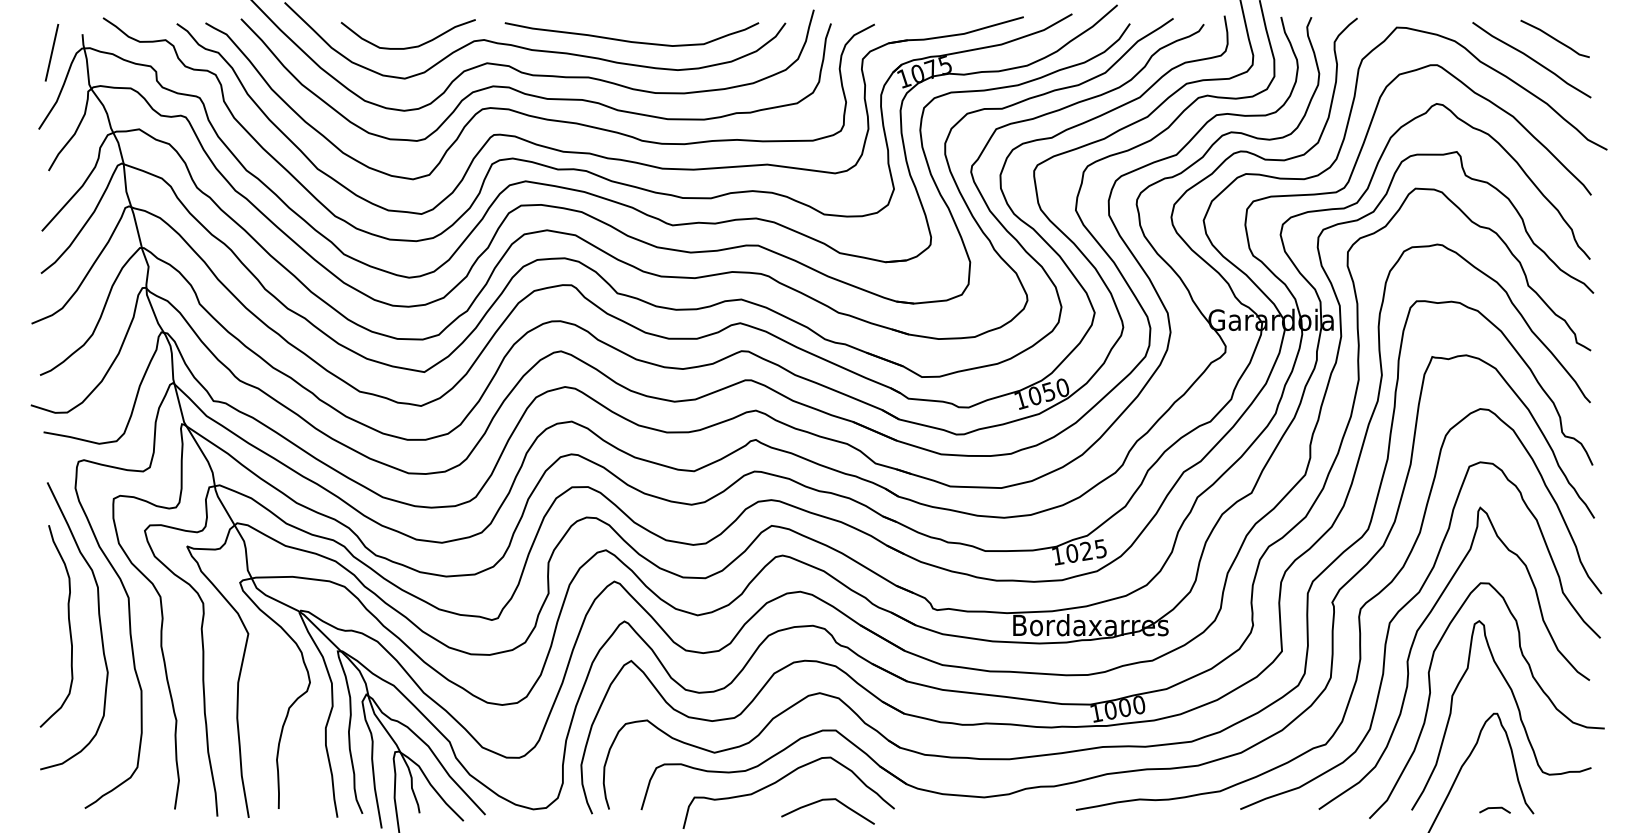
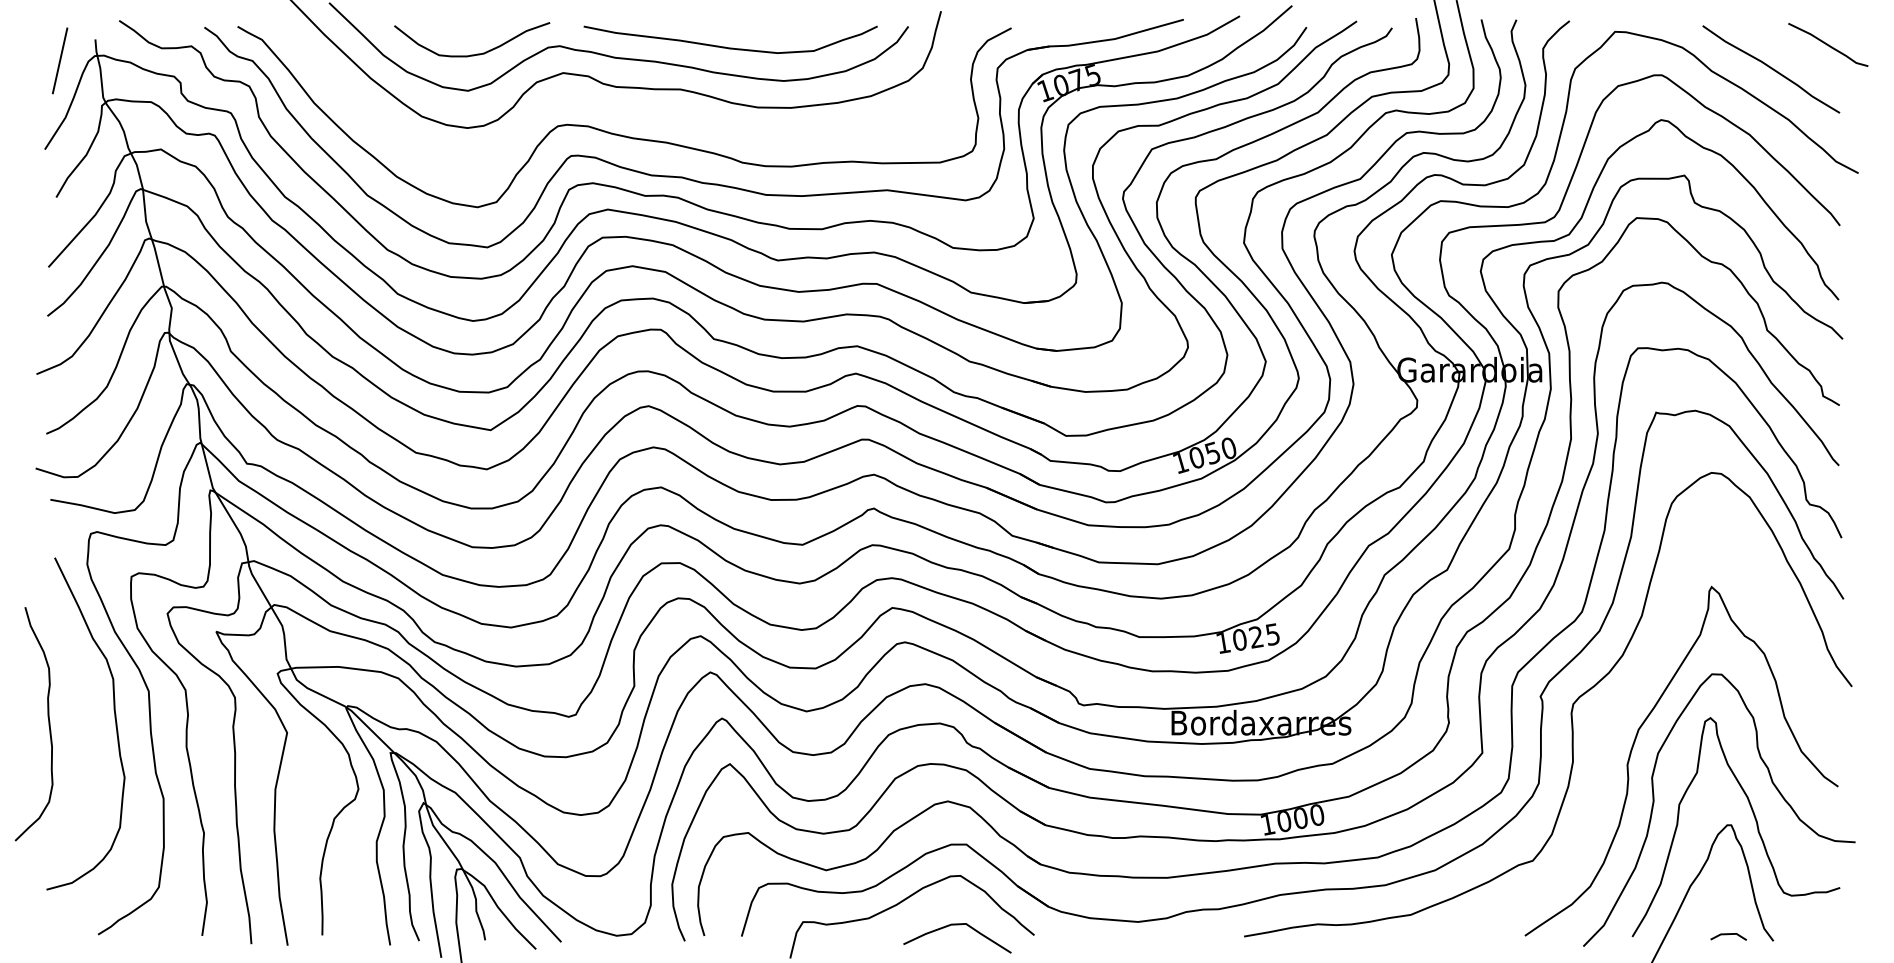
curve: (1554, 38) -> (1827, 44), moved
part: (533, 94) -> (616, 109), removed
part: (1395, 617) -> (1613, 713), removed
curve: (68, 625) -> (47, 723), moved

